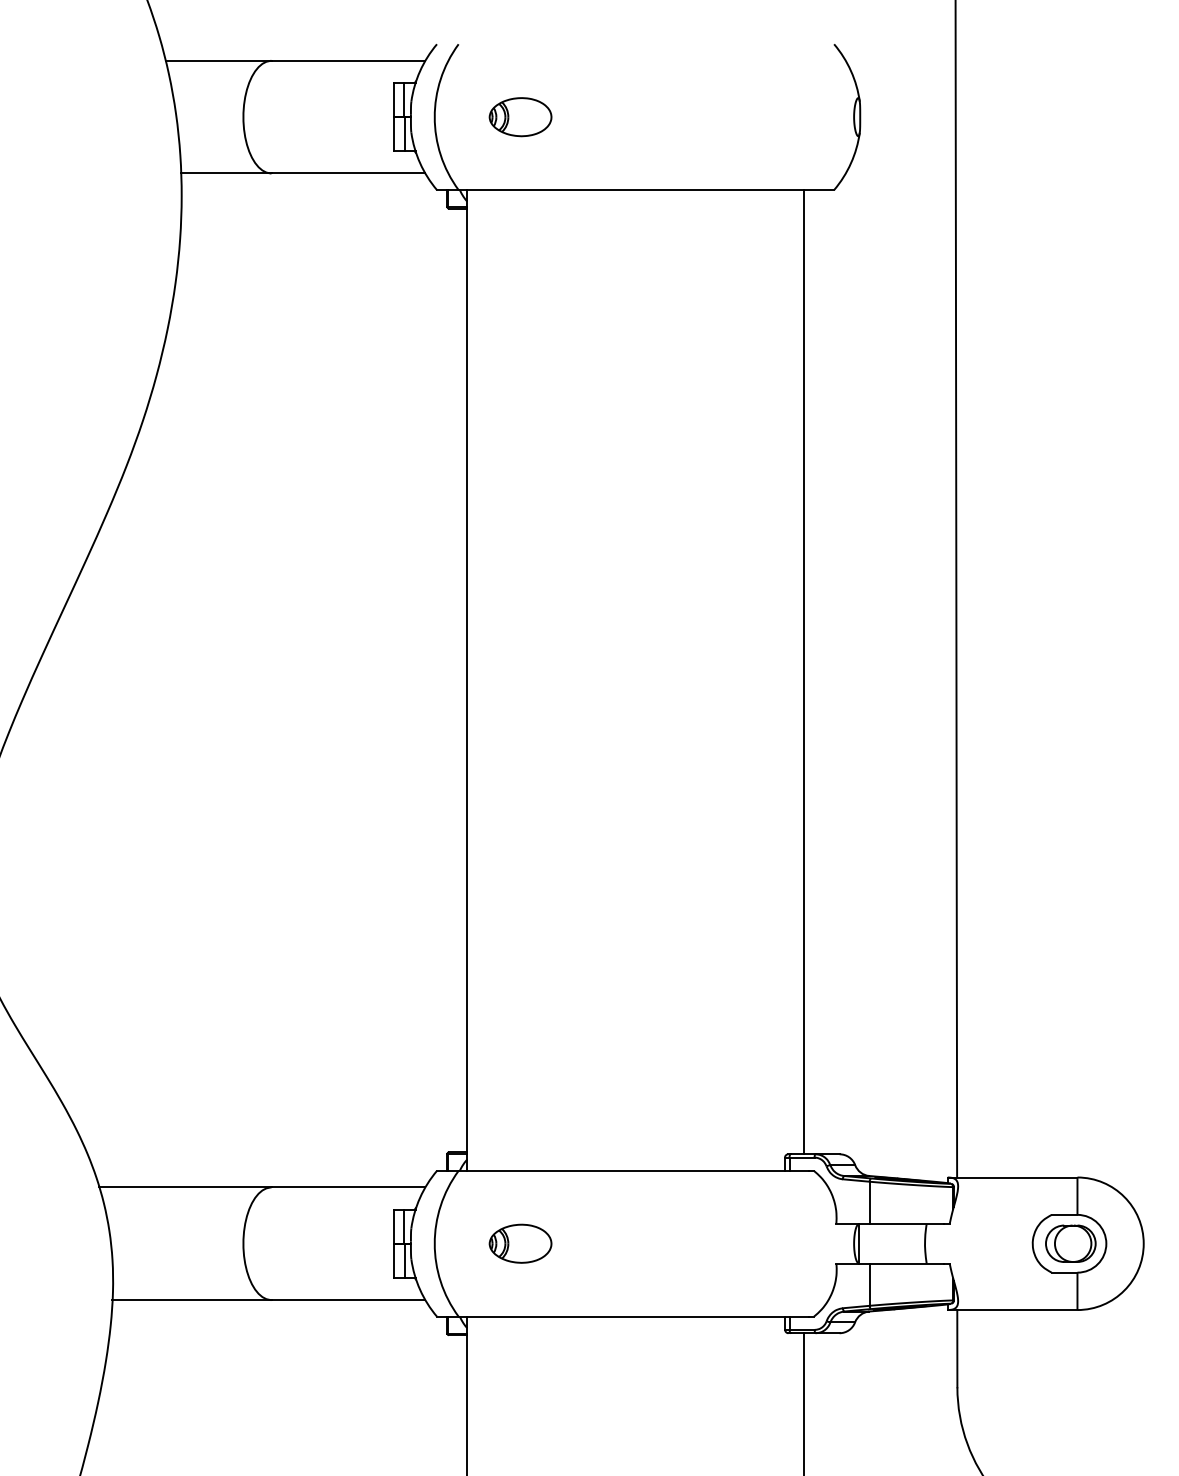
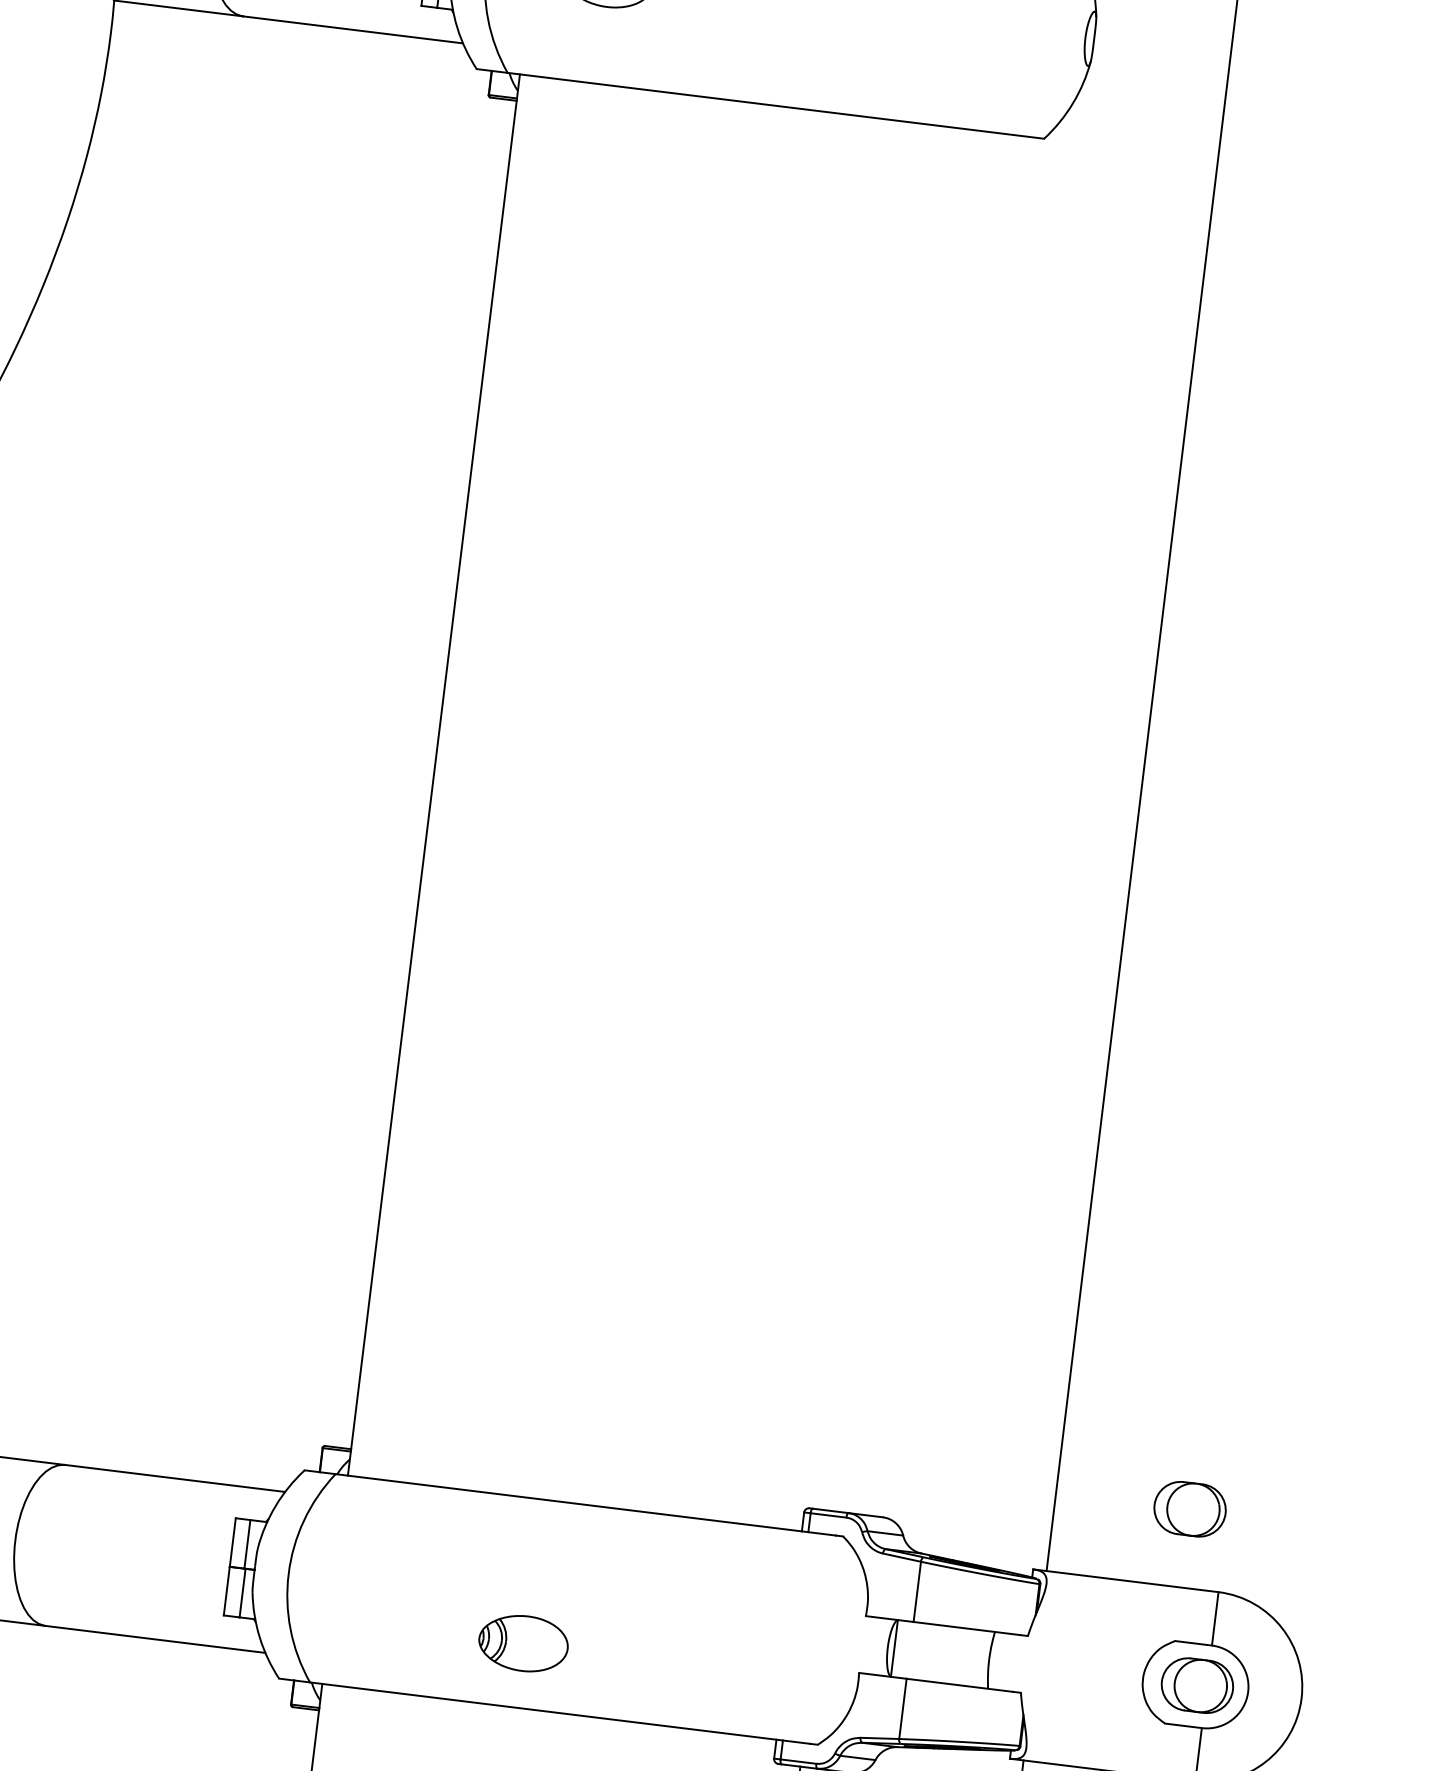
line: (803, 672) -> (915, 822), removed
part: (1050, 1122) -> (1189, 1508), added
part: (520, 1243) -> (523, 1643), moved

